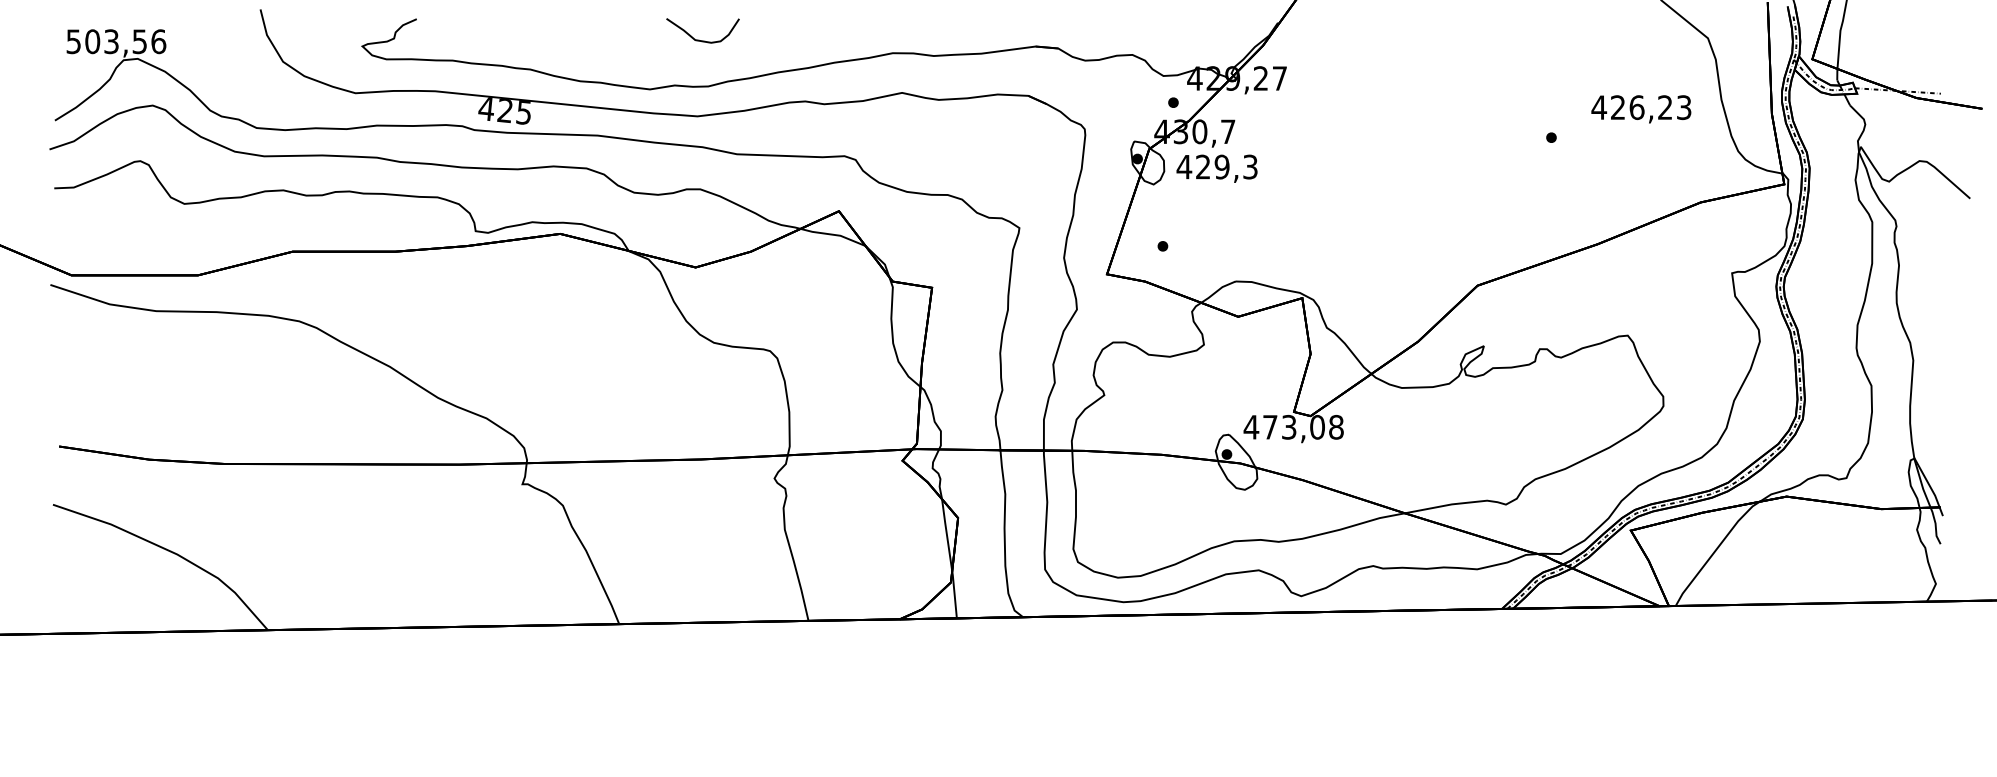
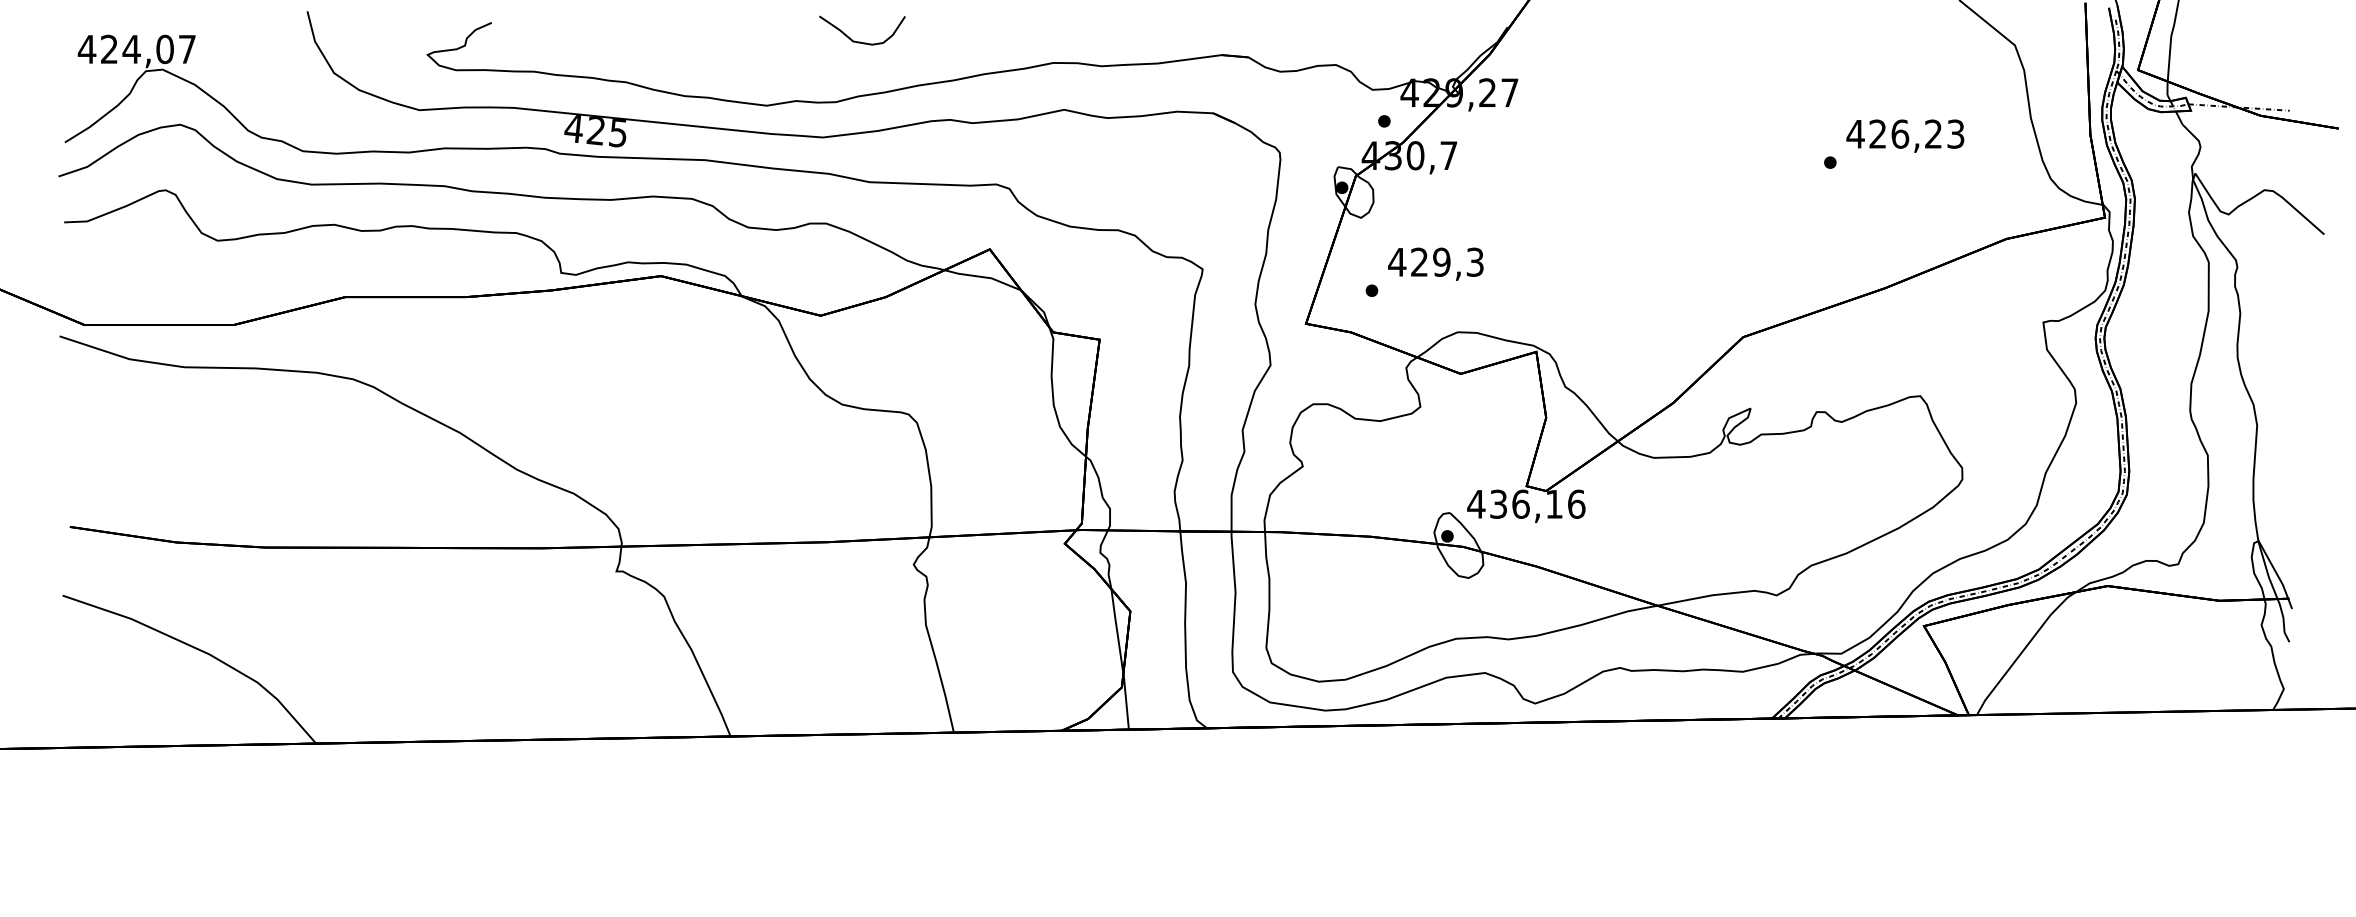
curve: (701, 40) -> (860, 41), moved
text: (115, 41) -> (136, 49), 503,56 -> 424,07
text: (1641, 108) -> (1905, 135), moved
text: (1216, 168) -> (1435, 263), moved
text: (1303, 426) -> (1537, 503), 473,08 -> 436,16

